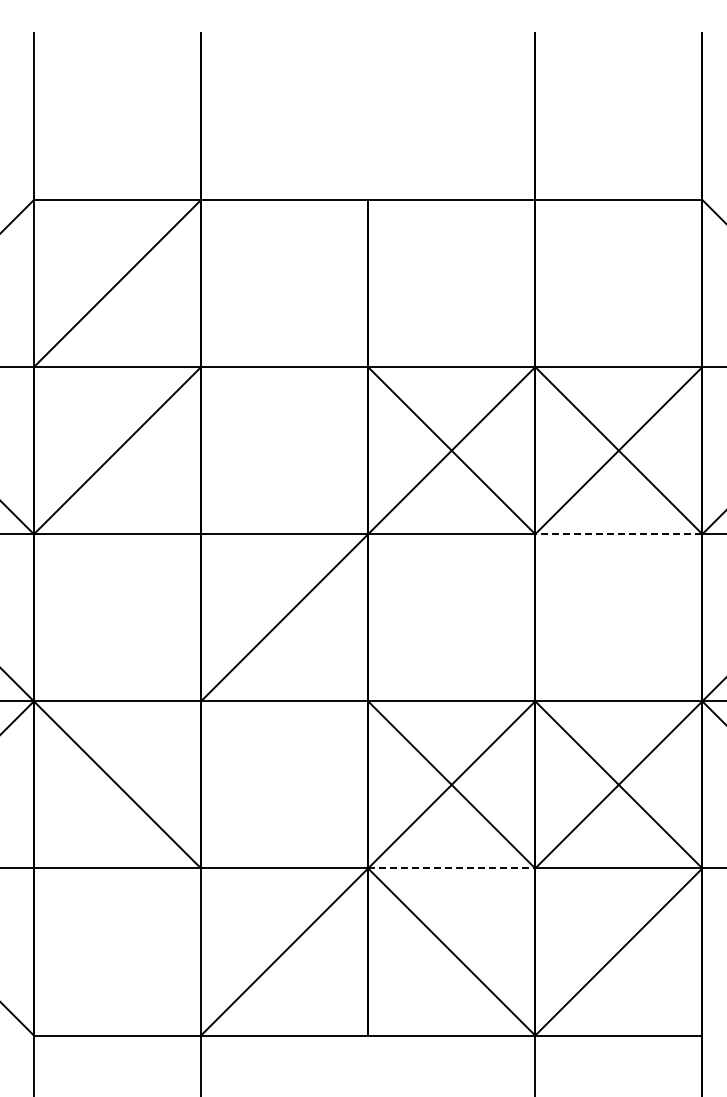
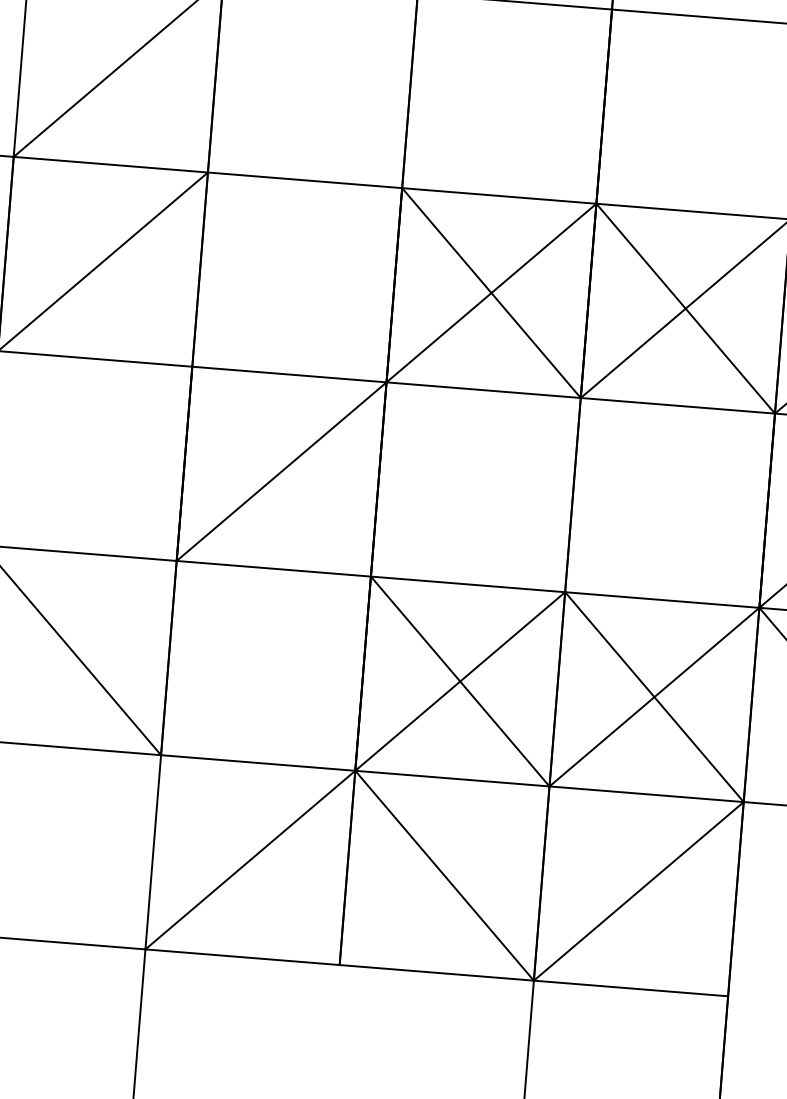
line: (618, 534) -> (677, 406), dashed -> solid
line: (451, 868) -> (452, 778), dashed -> solid

